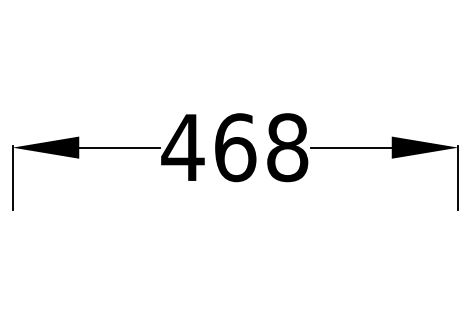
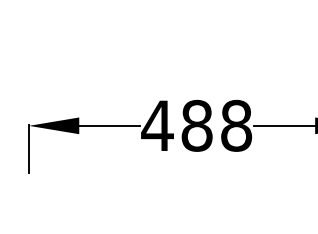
text: (235, 147) -> (197, 125), 468 -> 488

